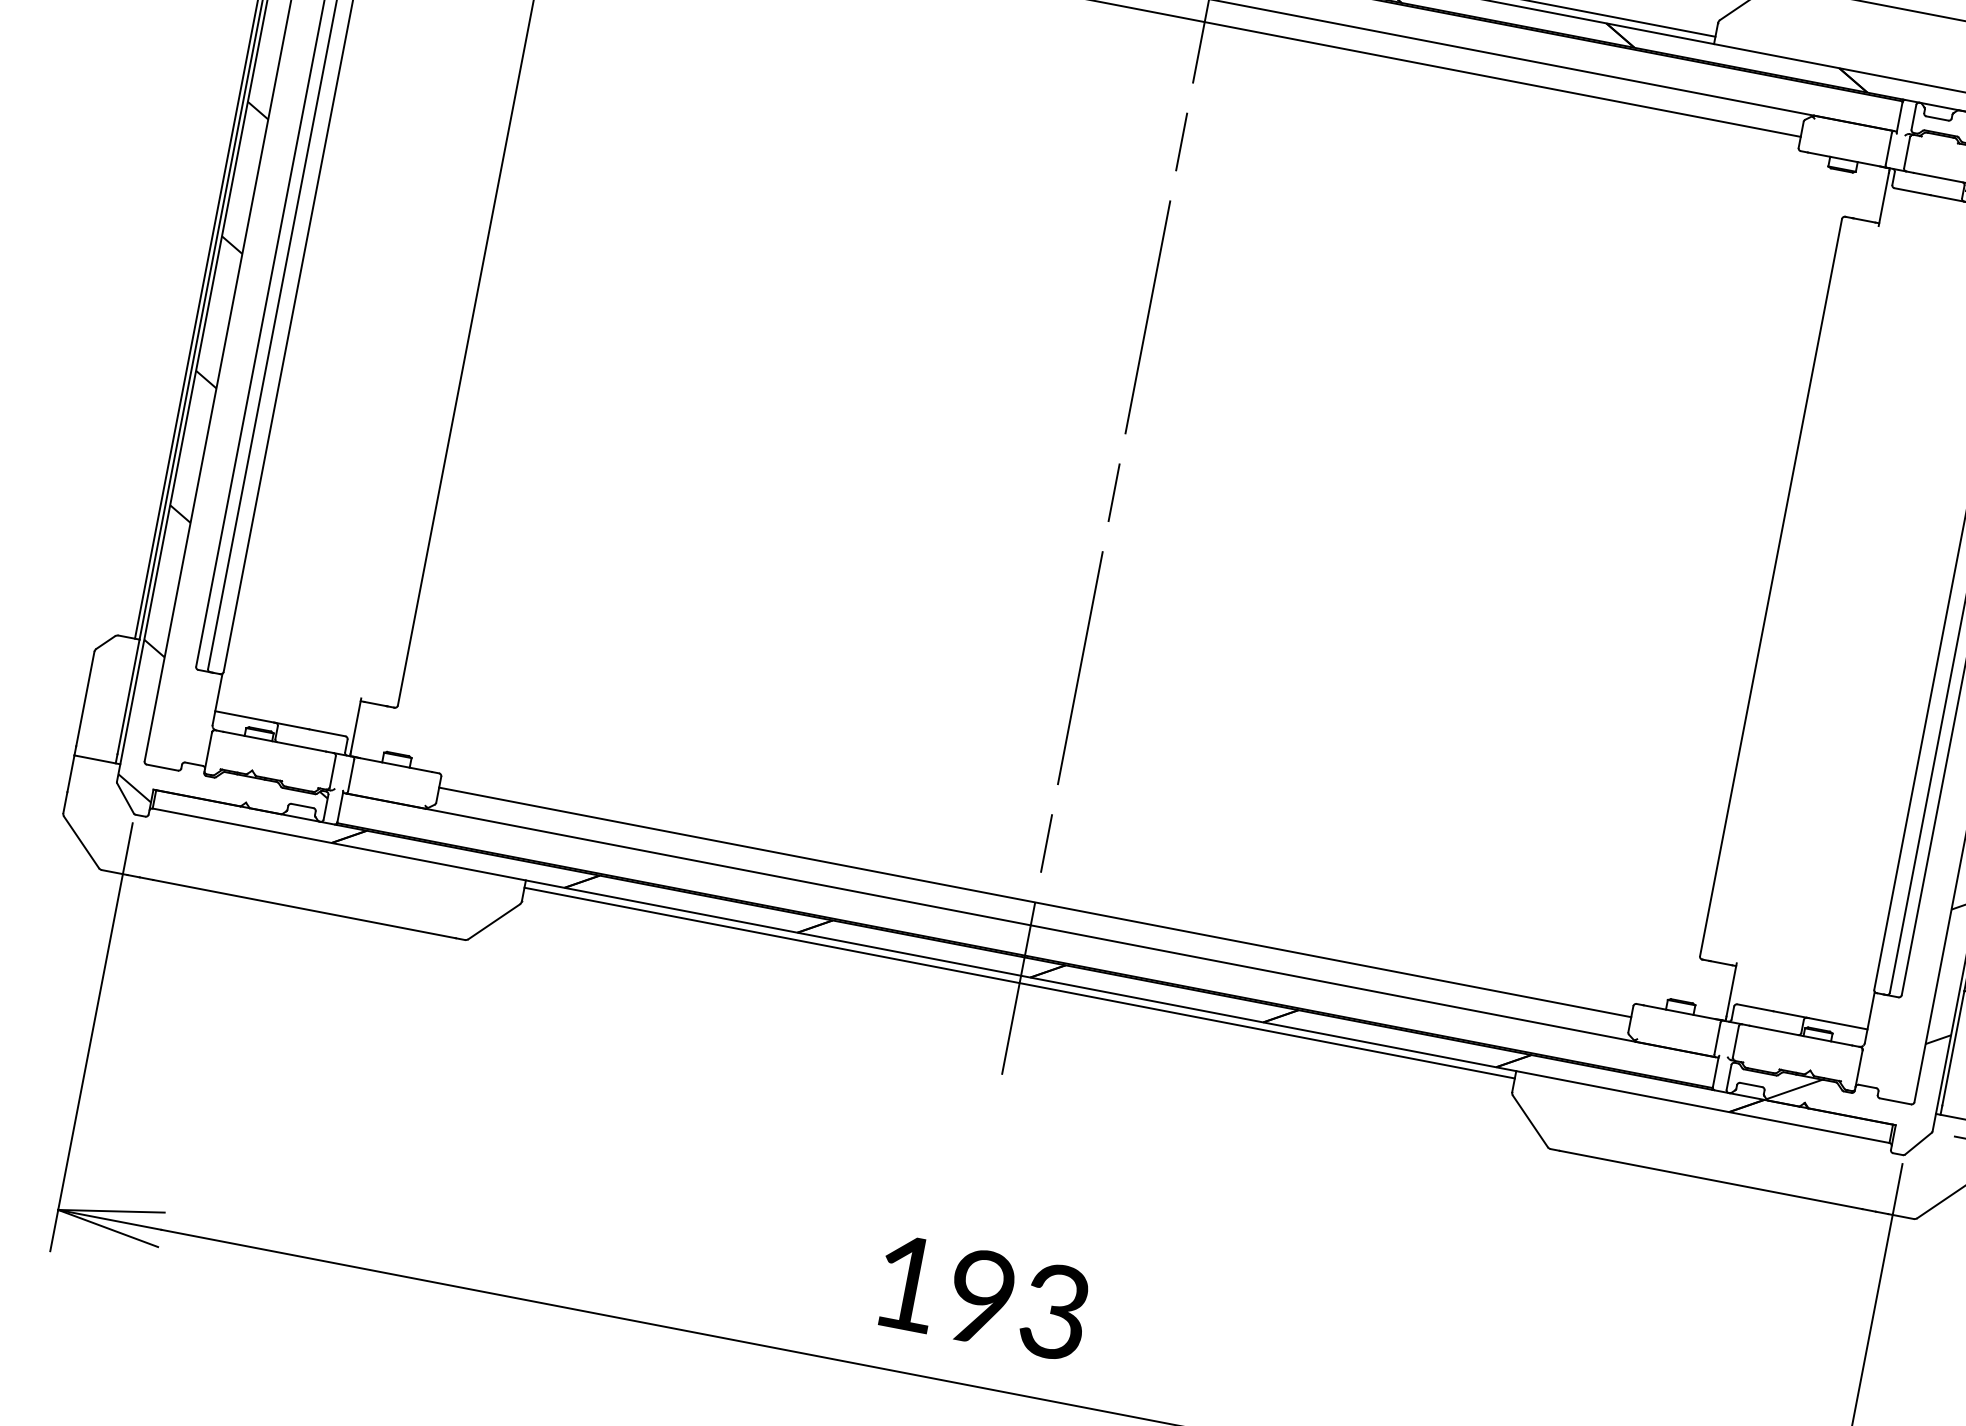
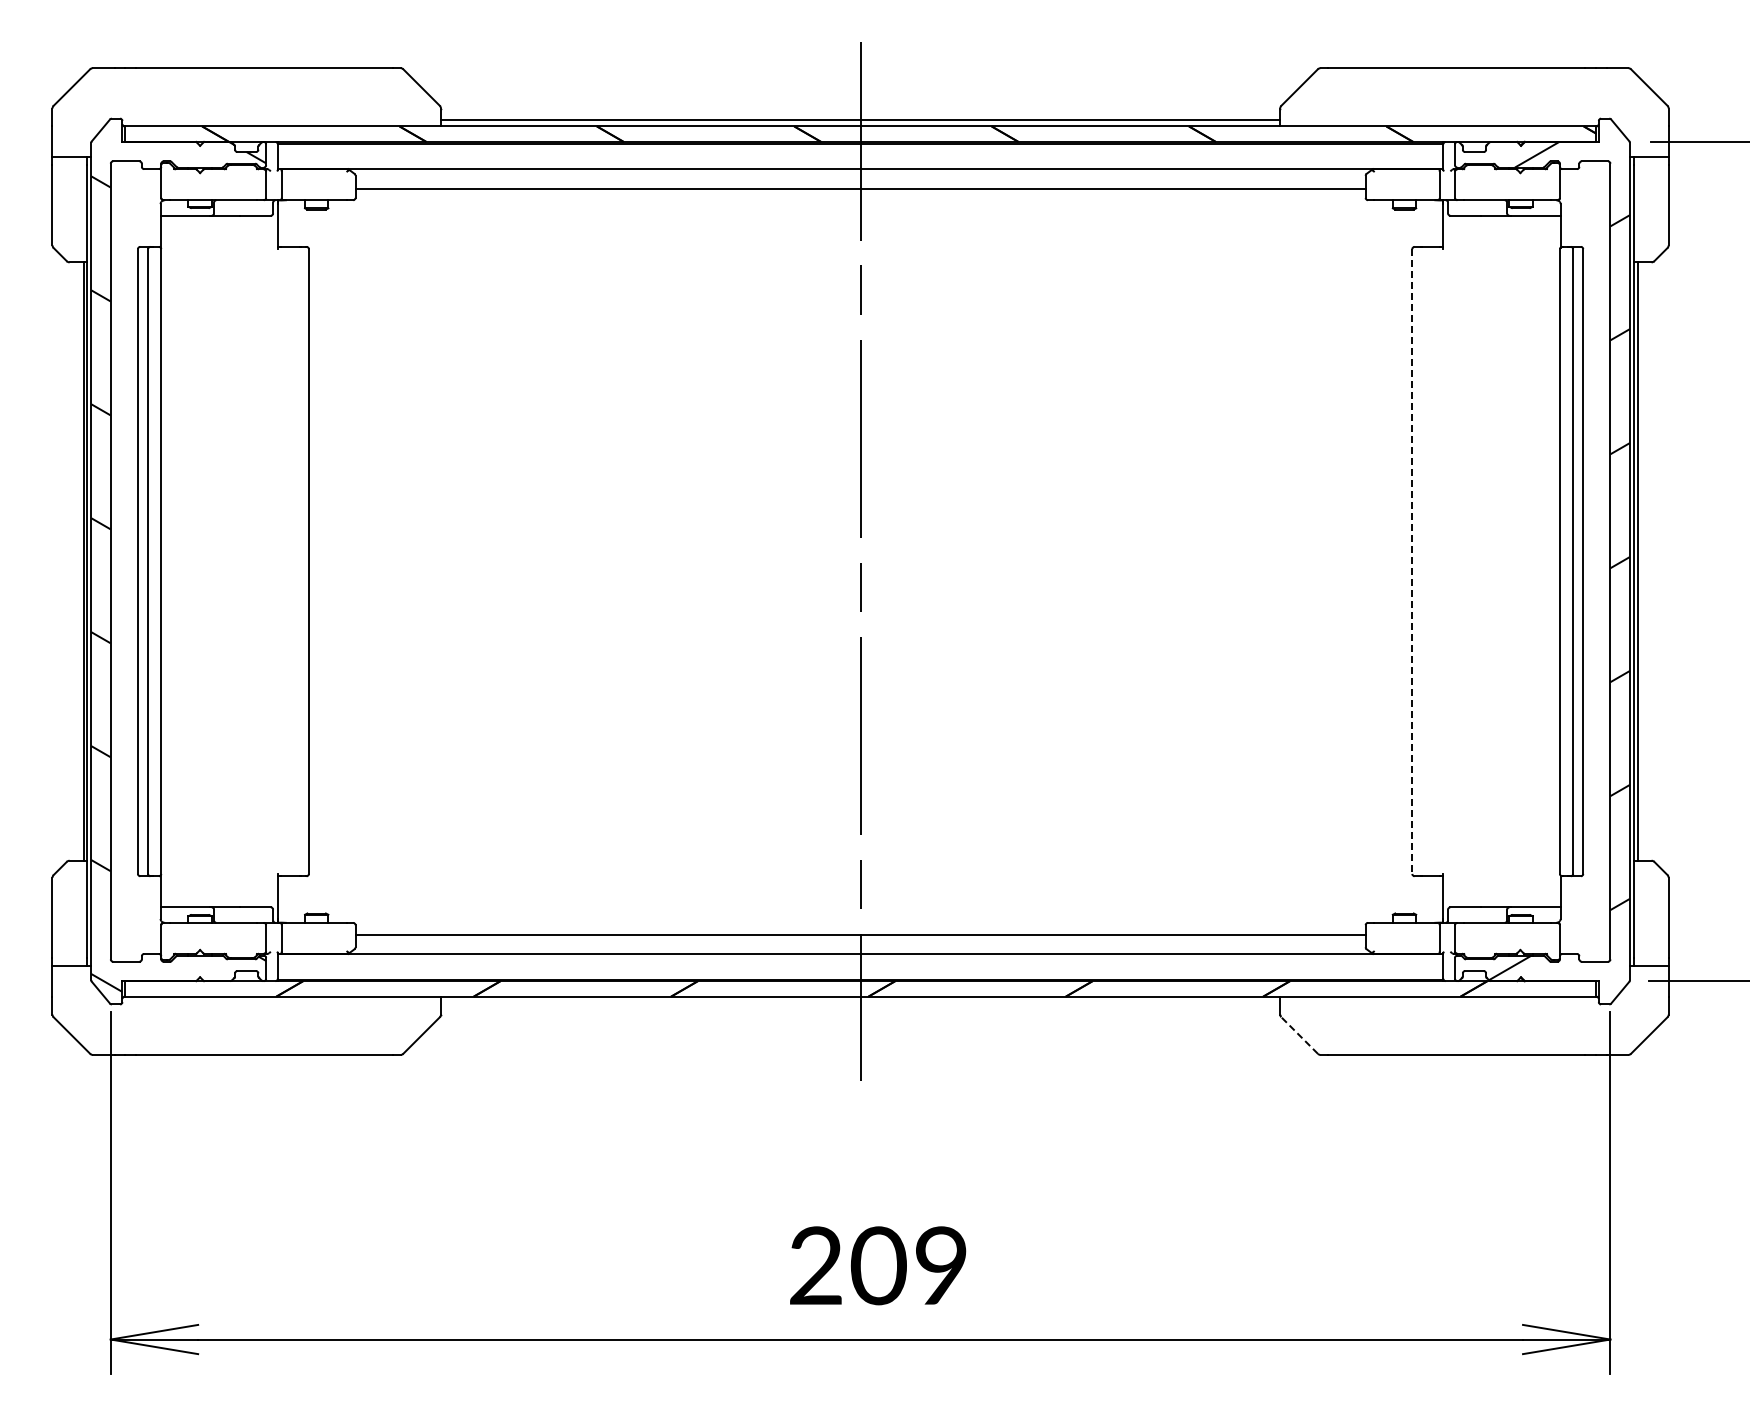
line: (1771, 588) -> (1412, 562), solid -> dashed
line: (1019, 982) -> (860, 1002), removed
line: (1530, 1121) -> (1299, 1035), solid -> dashed
text: (981, 1297) -> (878, 1265), 193 -> 209

